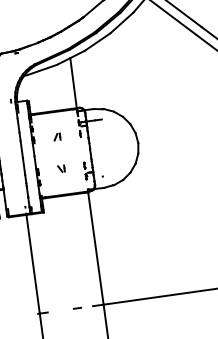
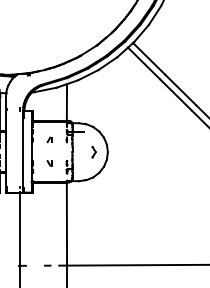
part: (118, 146) -> (93, 152), added

